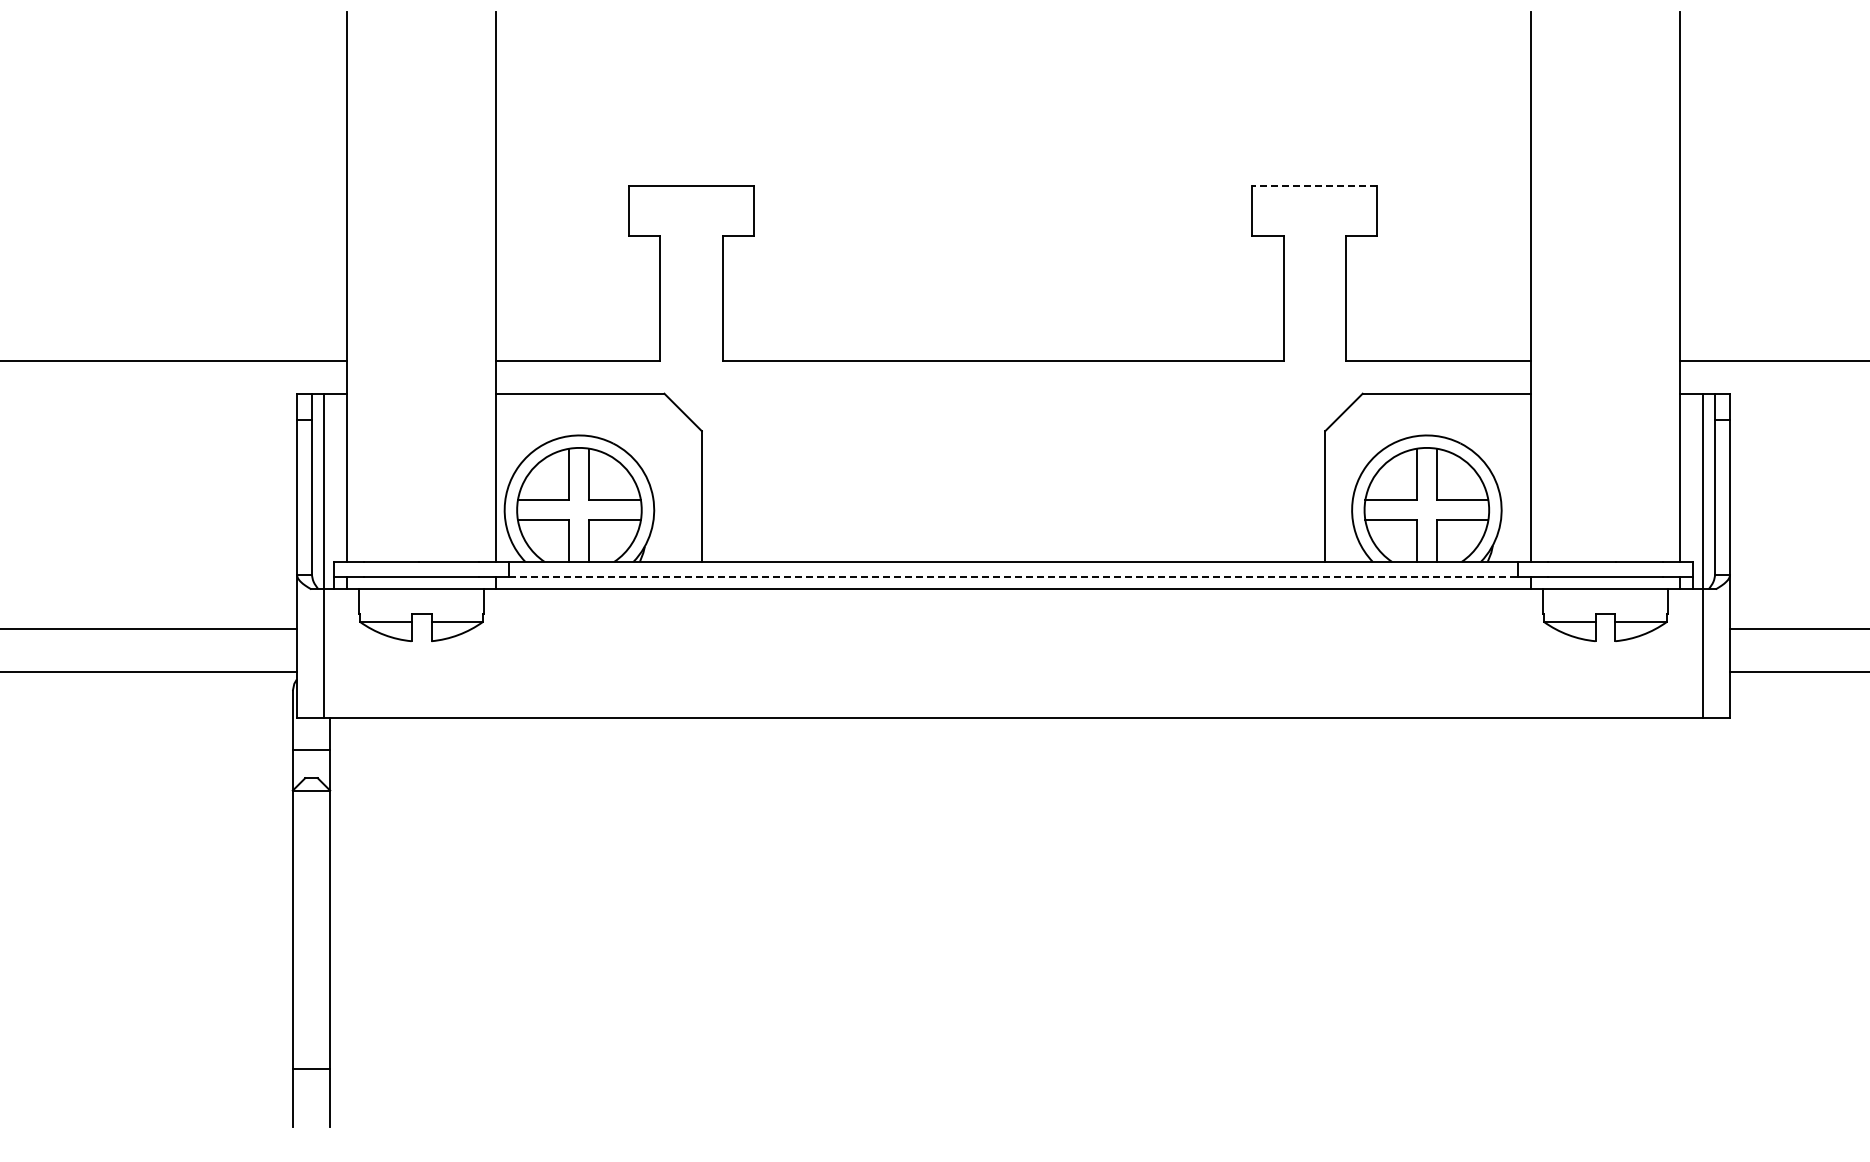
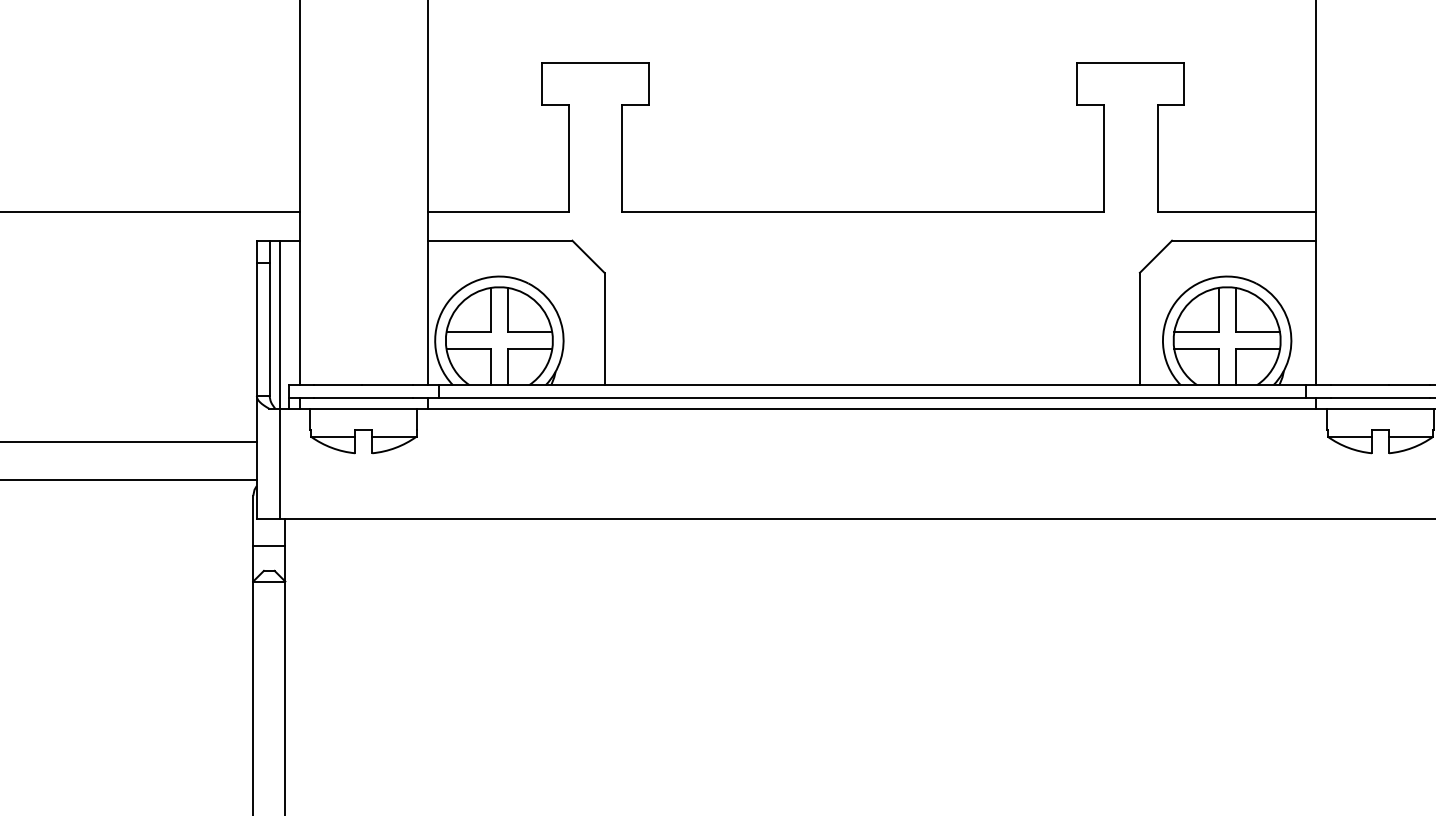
line: (1314, 186) -> (1130, 62), dashed -> solid
line: (1013, 576) -> (872, 397), dashed -> solid

